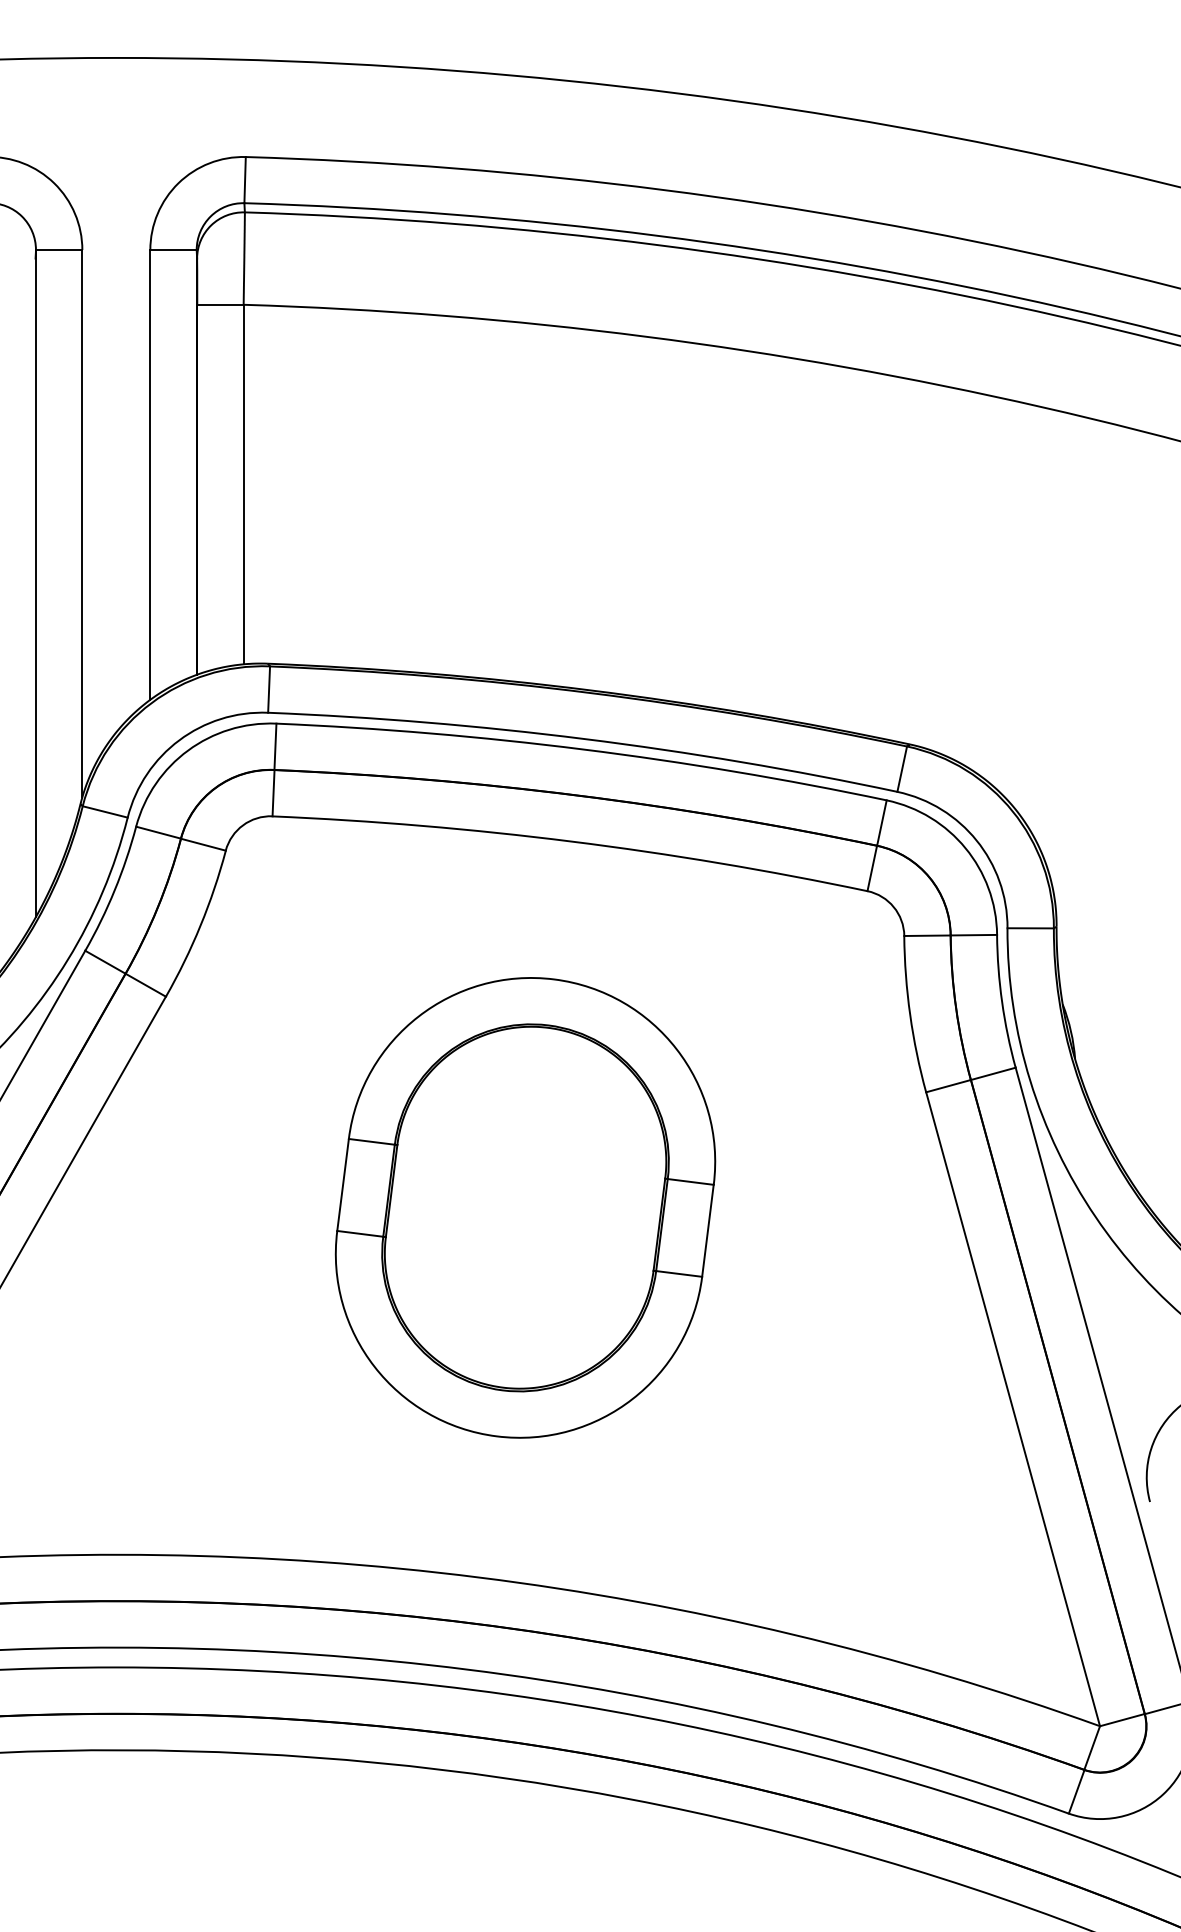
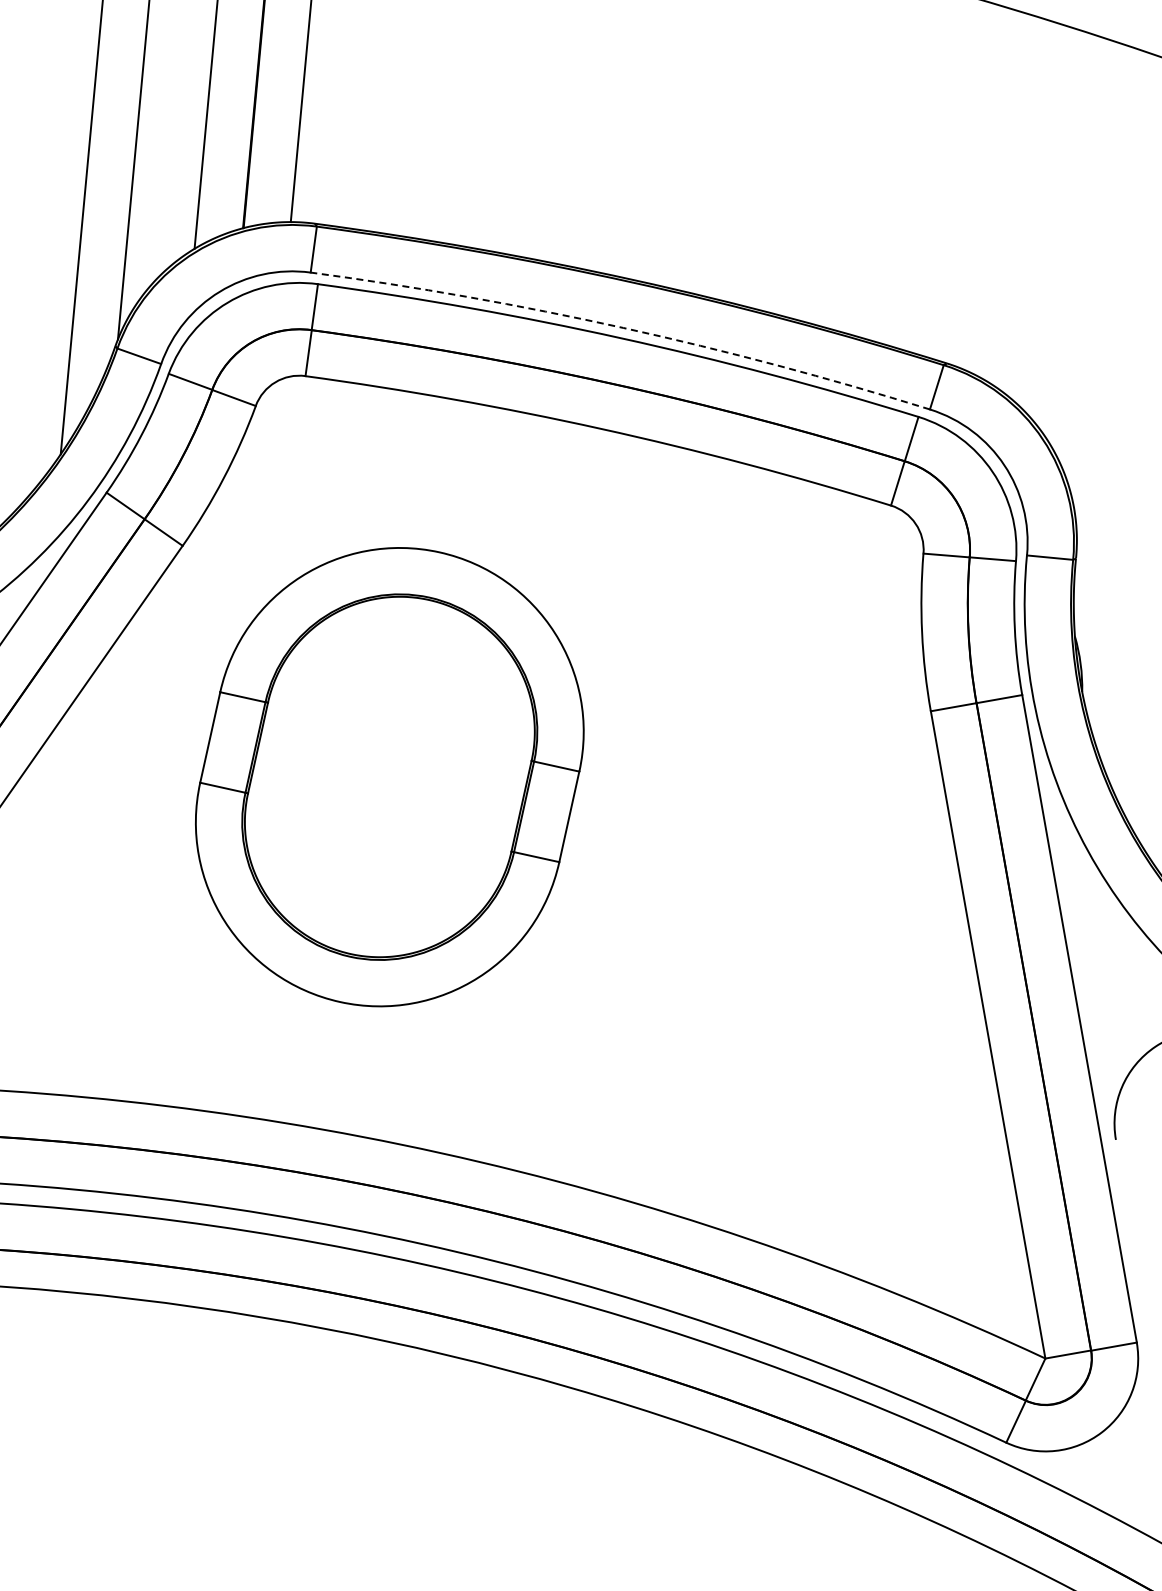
arc: (584, 739) -> (623, 328), solid -> dashed
part: (525, 1207) -> (389, 776), moved

